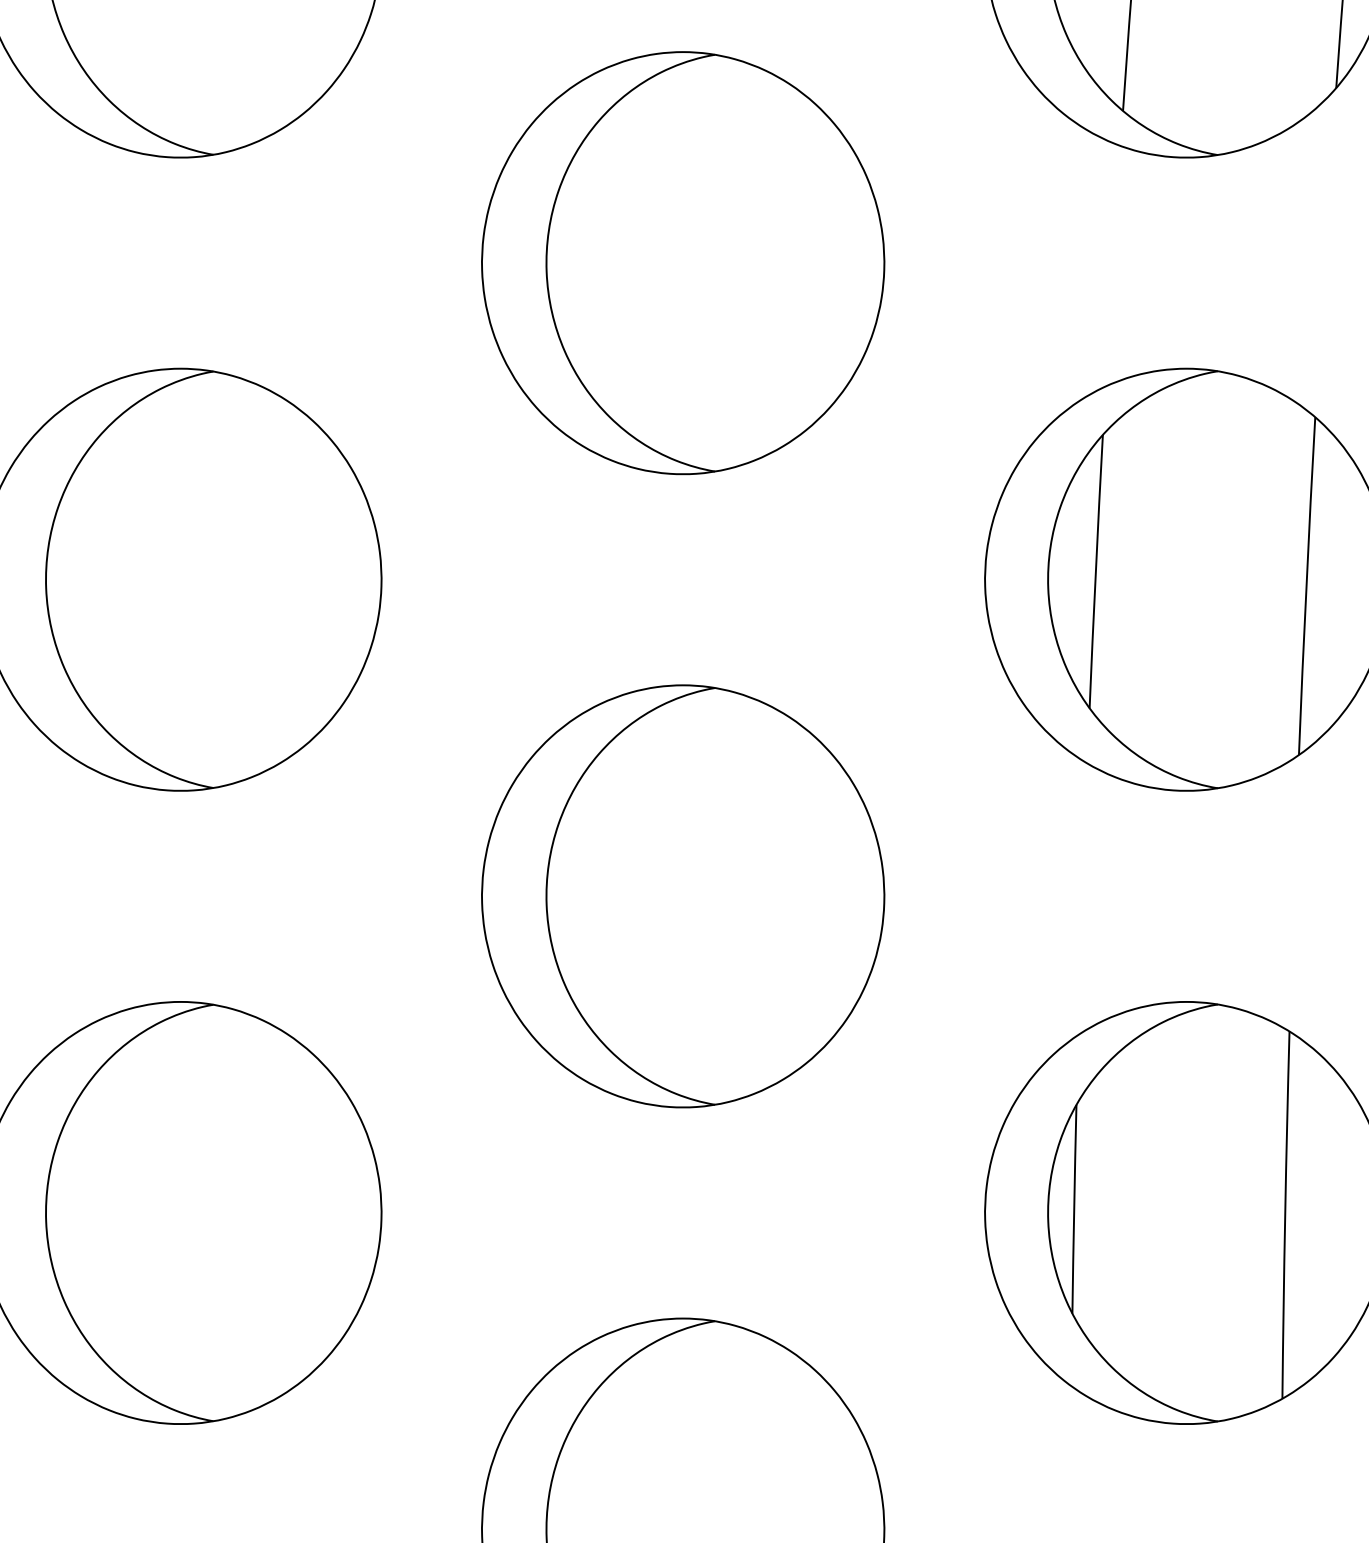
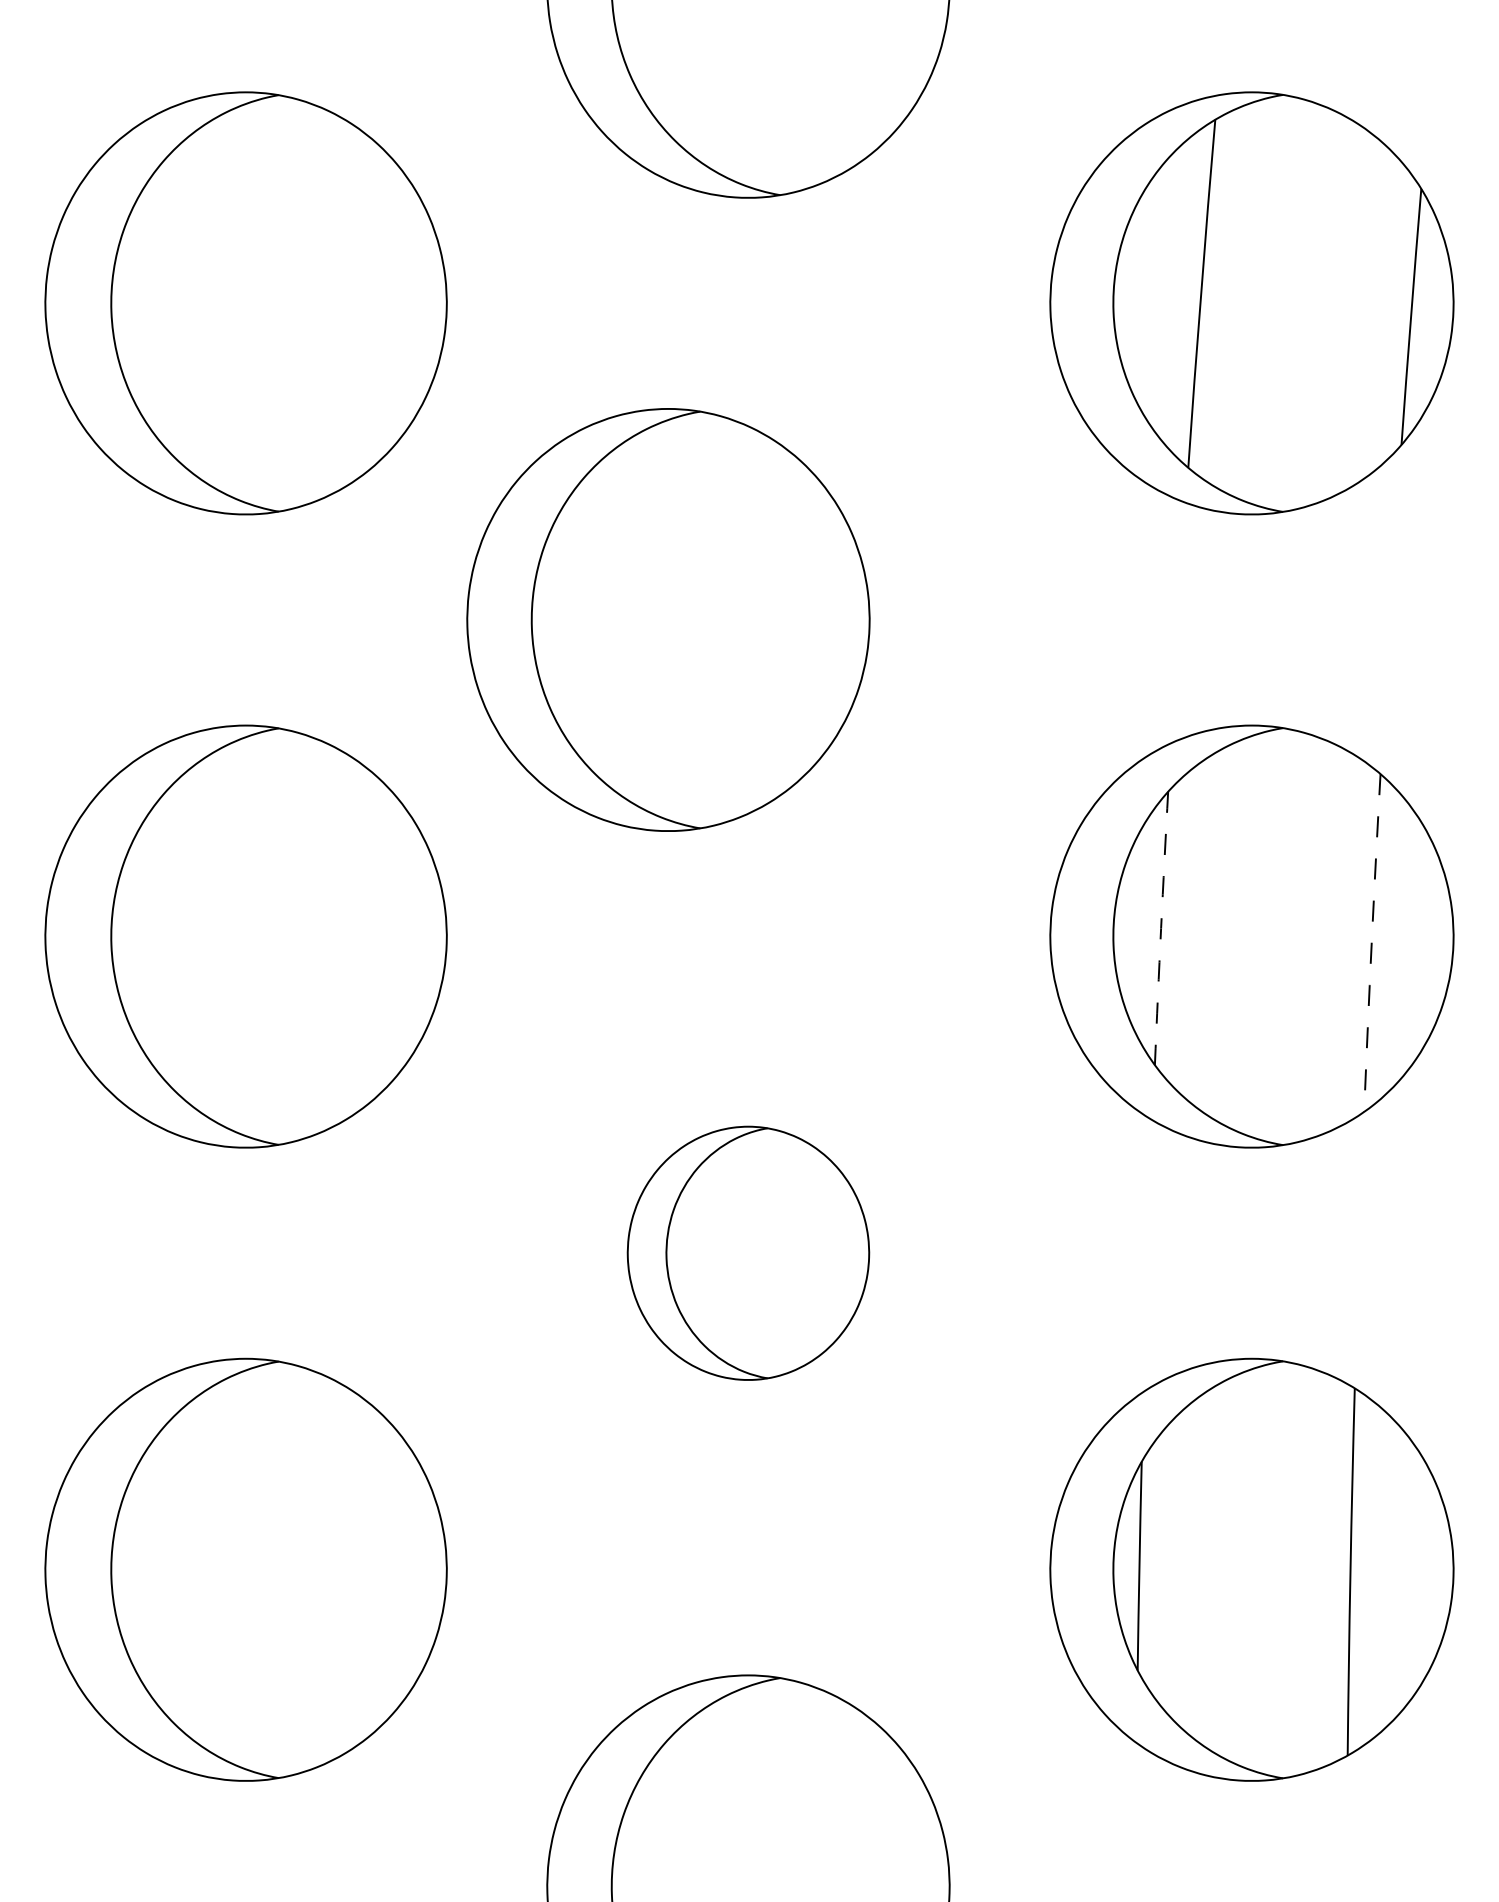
part: (683, 262) -> (668, 619), moved
arc: (1096, 571) -> (1161, 928), solid -> dashed
arc: (1306, 585) -> (1371, 942), solid -> dashed
part: (683, 896) -> (748, 1253), size x0.6

